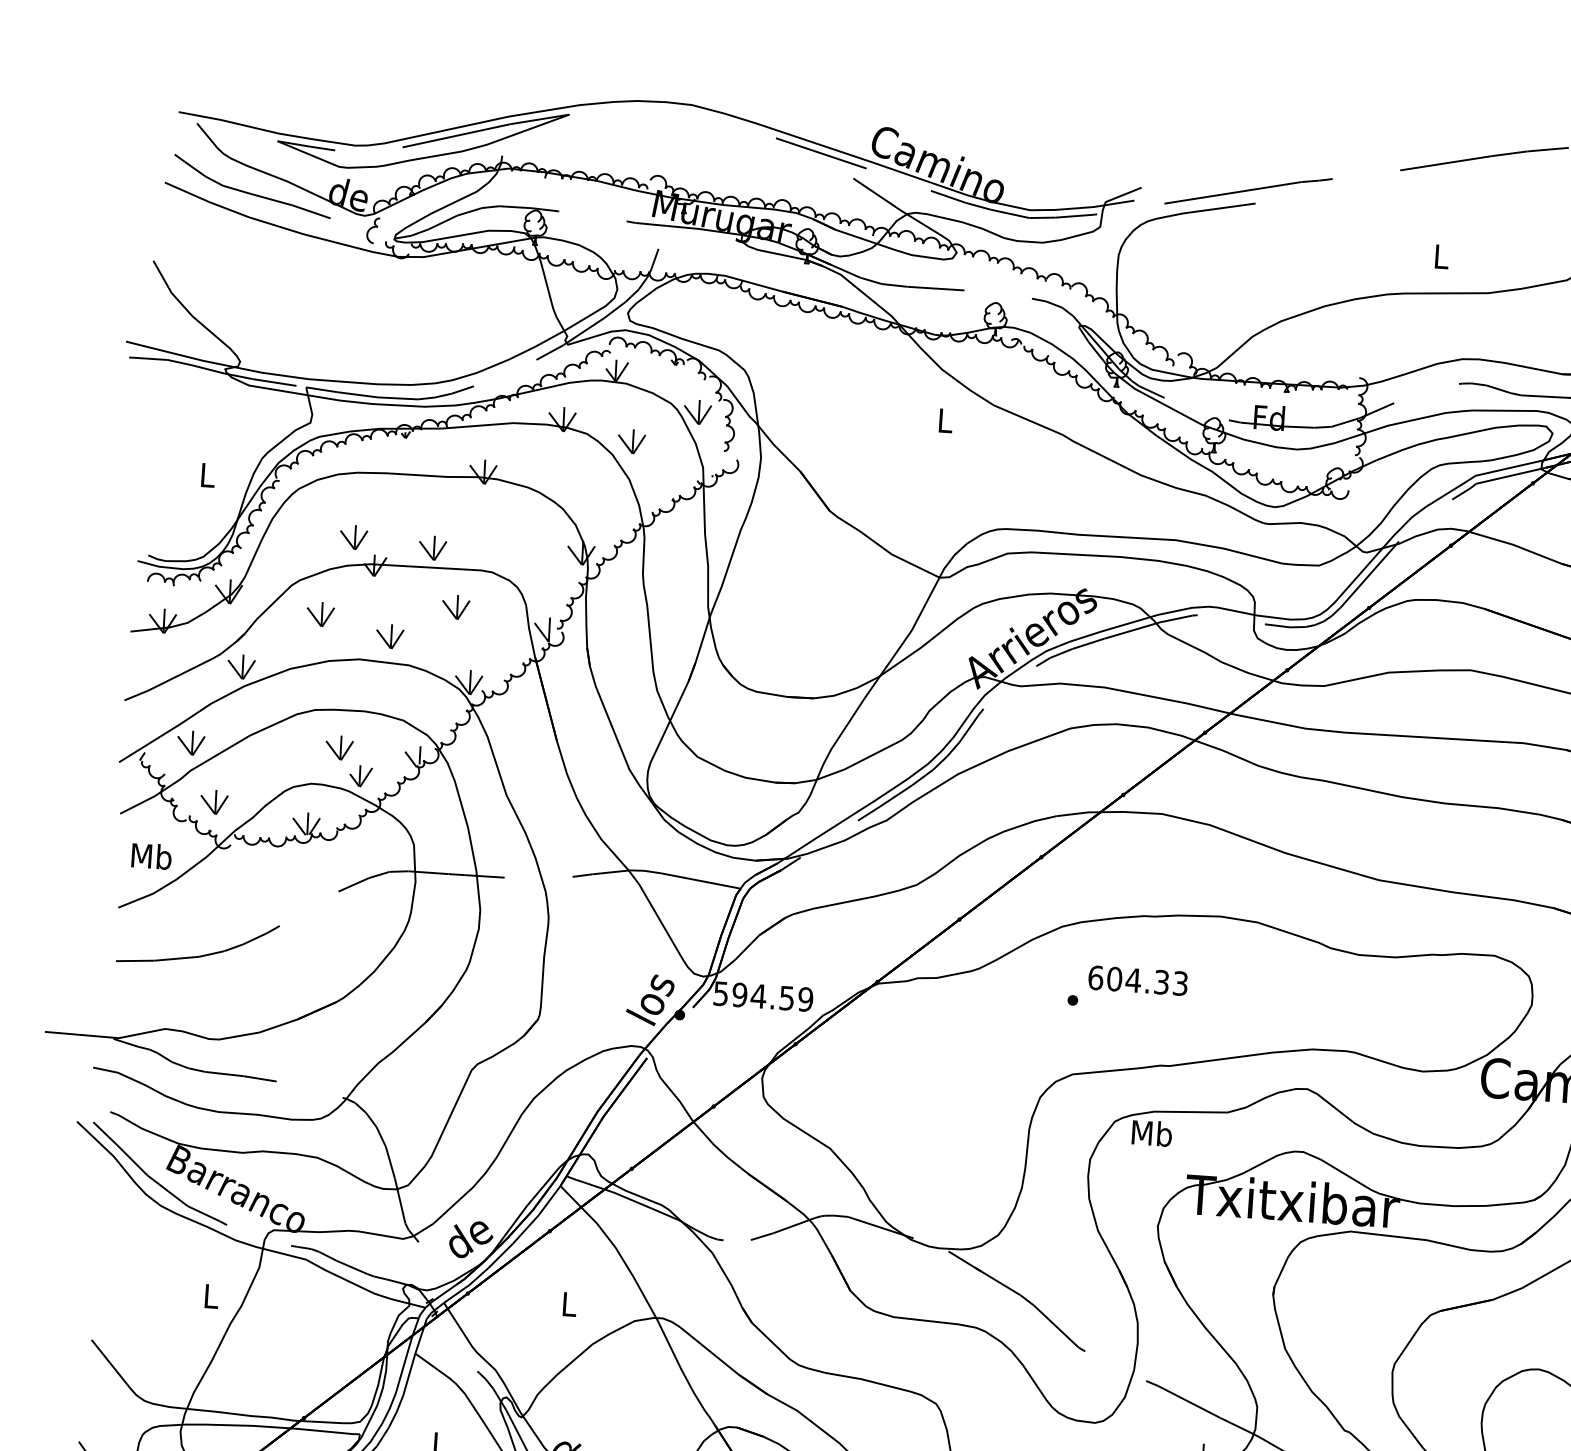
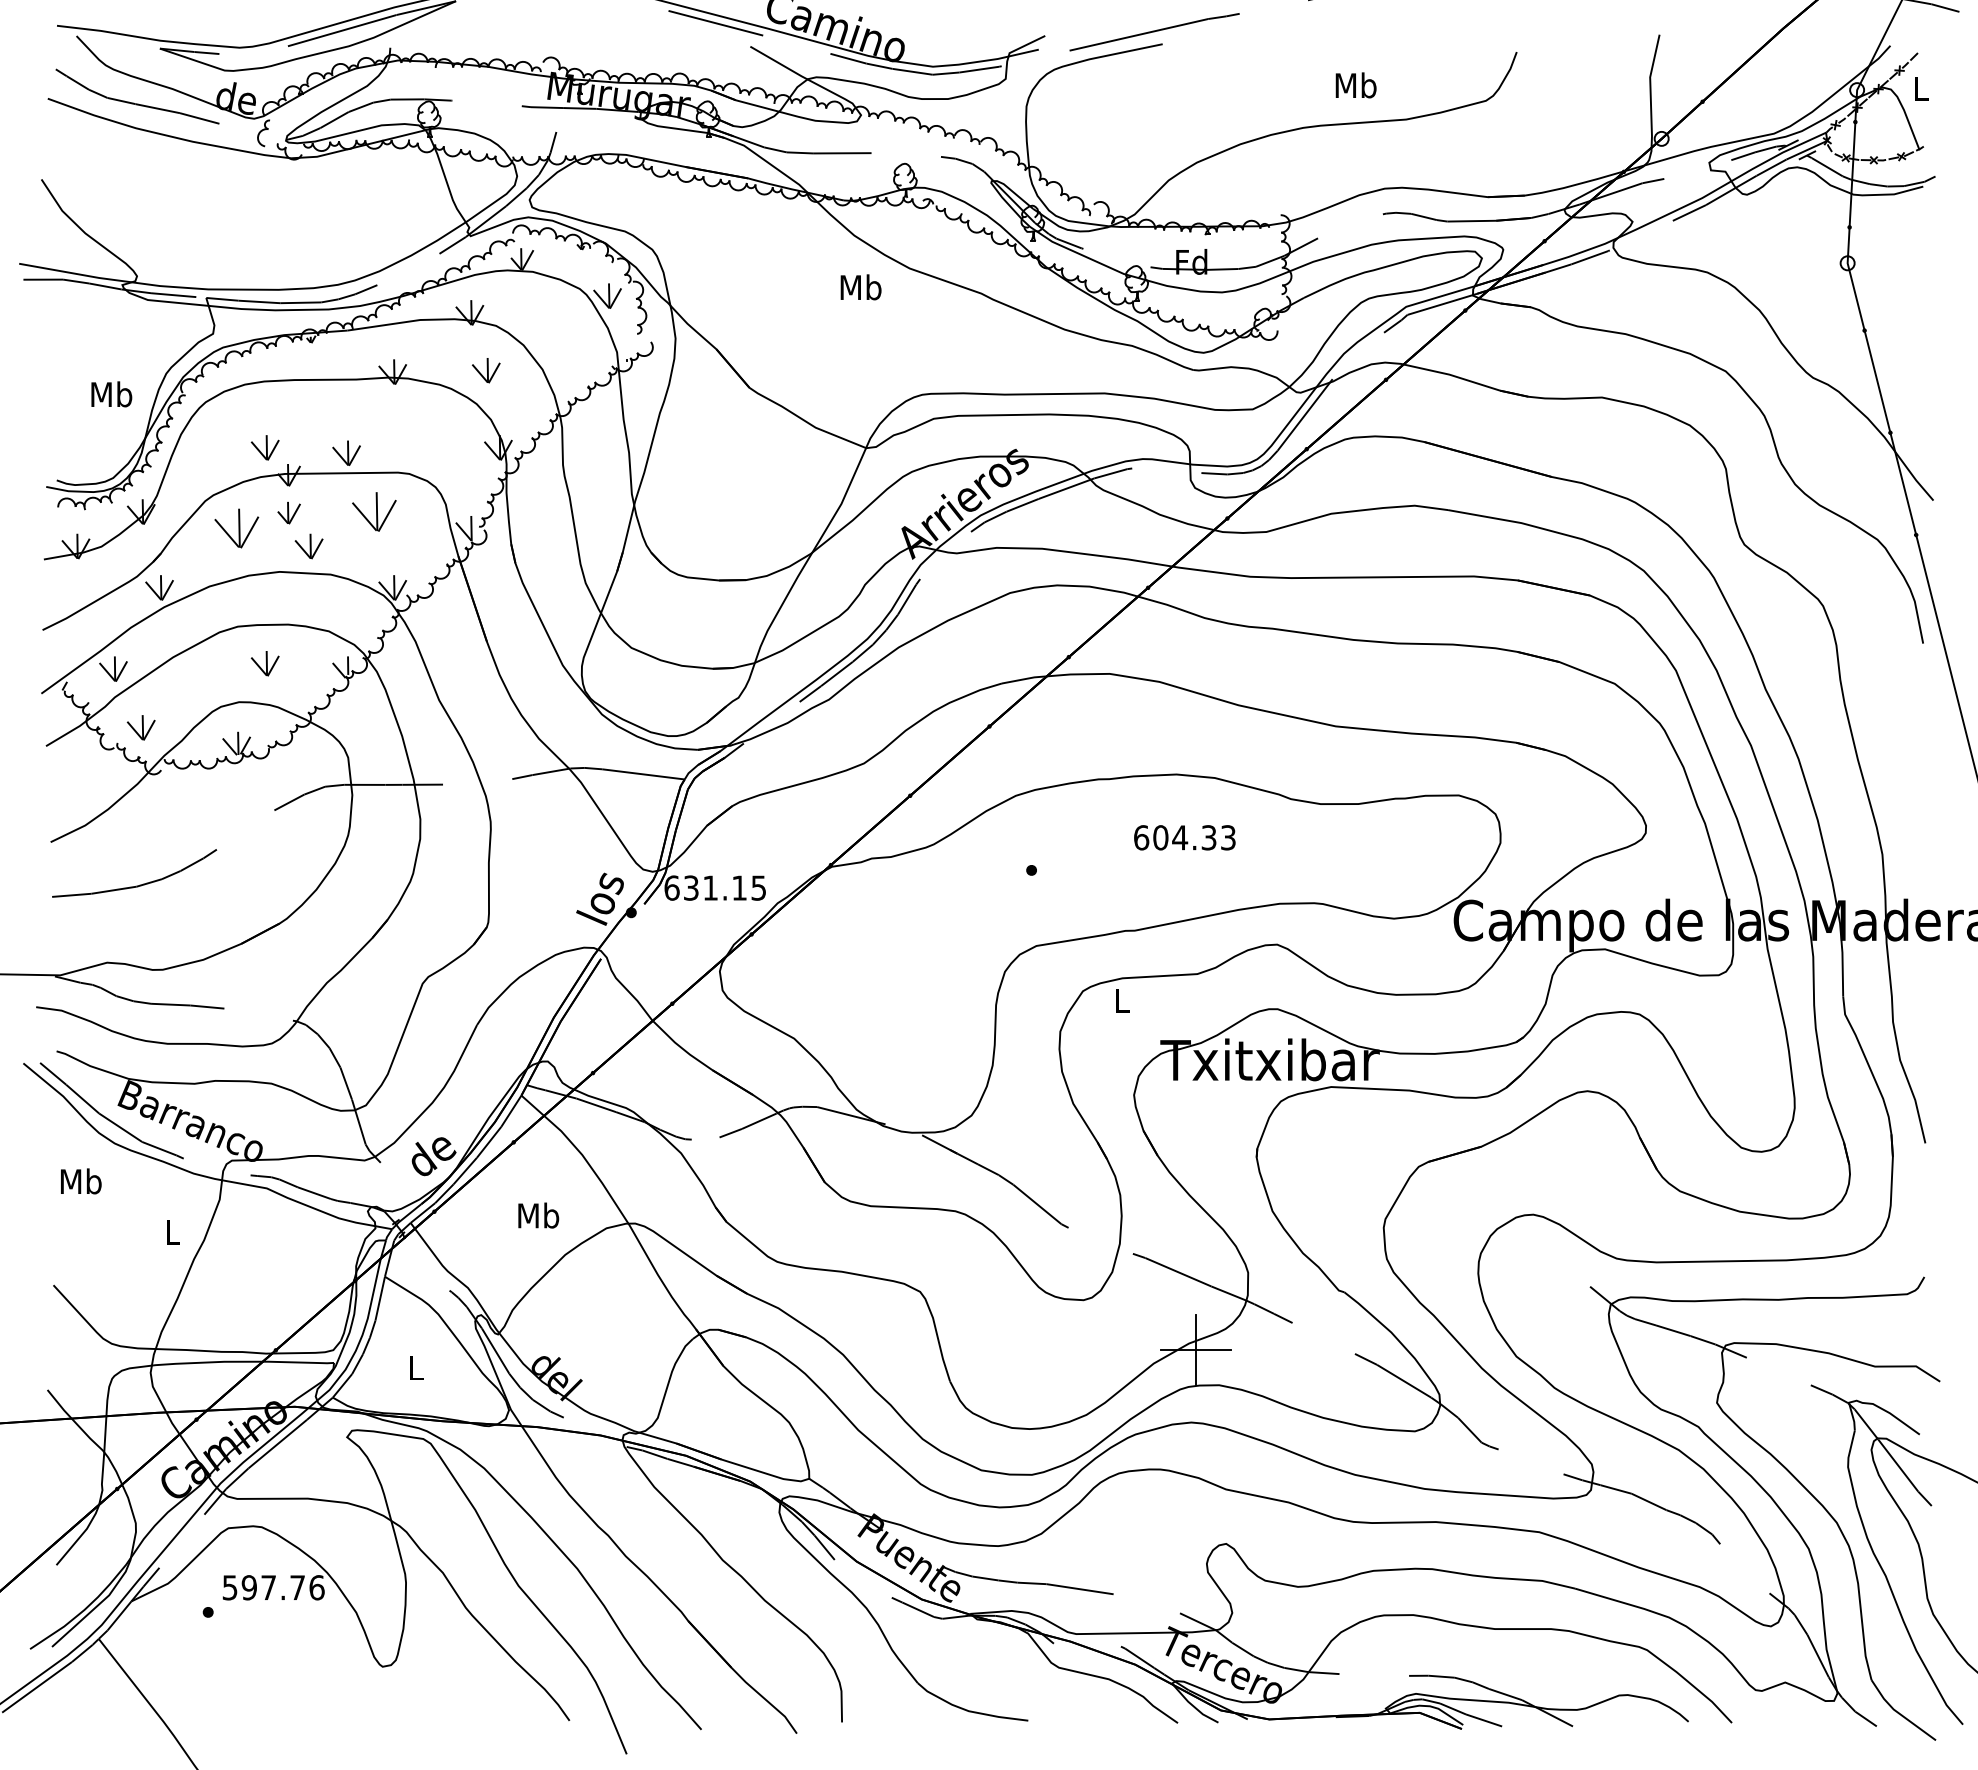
text: (1440, 256) -> (1355, 85), L -> Mb
text: (944, 420) -> (860, 287), L -> Mb
part: (631, 441) -> (486, 370), moved
text: (207, 475) -> (111, 394), L -> Mb
part: (456, 606) -> (374, 511), size x1.6
part: (320, 614) -> (236, 528), size x1.6
part: (360, 775) -> (288, 512), moved
text: (151, 856) -> (81, 1181), moved
text: (1137, 980) -> (1184, 837), moved
text: (763, 996) -> (715, 887), 594.59 -> 631.15
text: (1151, 1133) -> (1121, 1000), Mb -> L
text: (569, 1304) -> (538, 1215), L -> Mb

